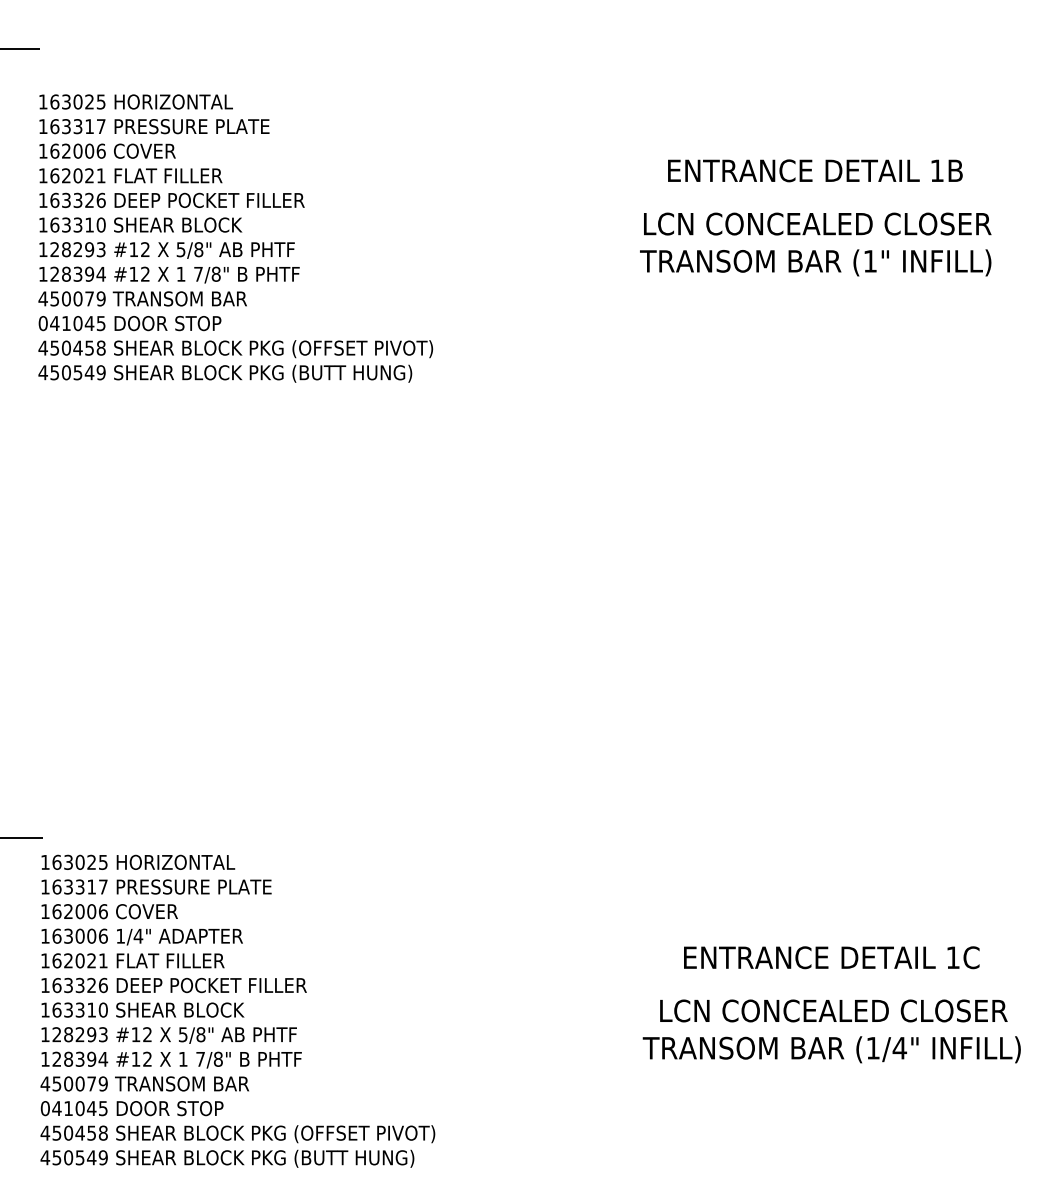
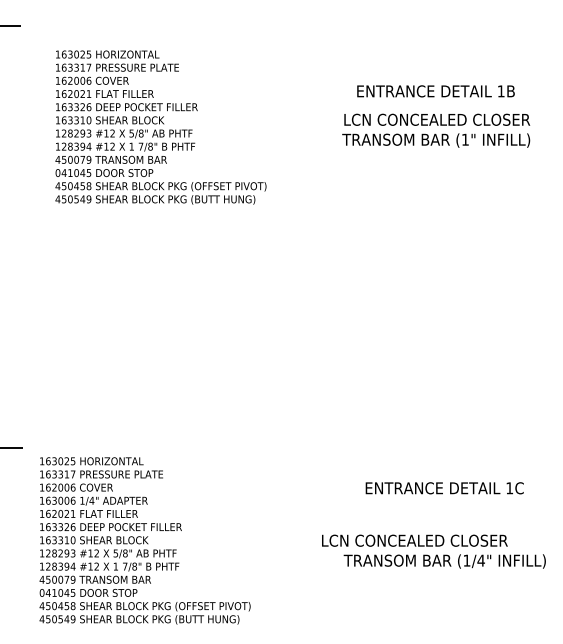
text: (234, 238) -> (160, 127), moved
text: (831, 958) -> (444, 488), moved
text: (236, 1010) -> (144, 540), moved
text: (833, 1010) -> (414, 540), moved

